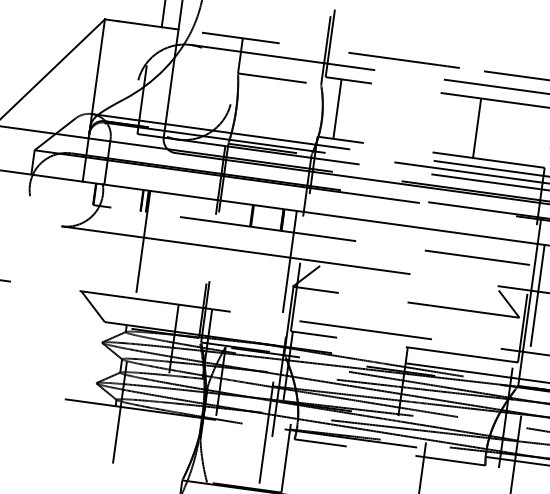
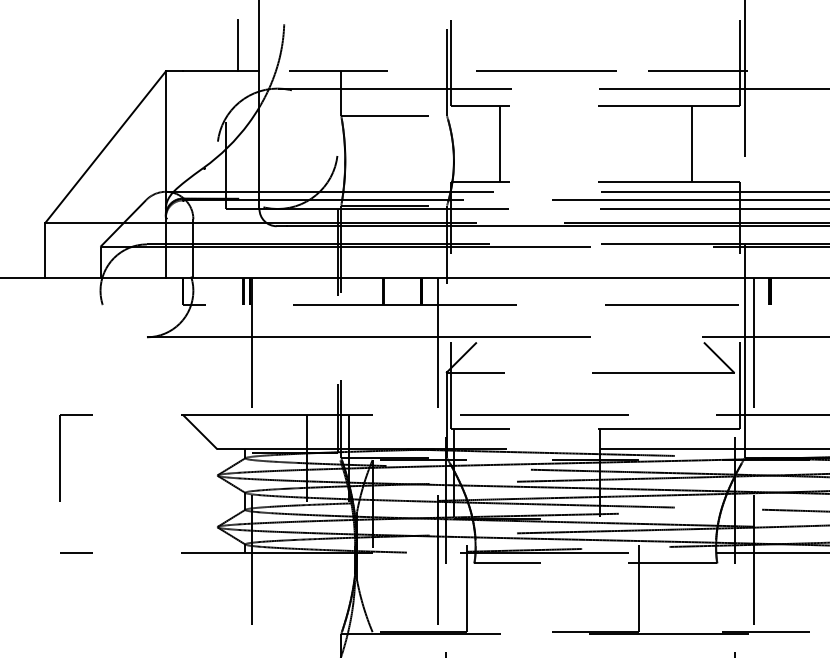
line: (337, 108) -> (499, 143), moved
line: (477, 128) -> (692, 143), moved

